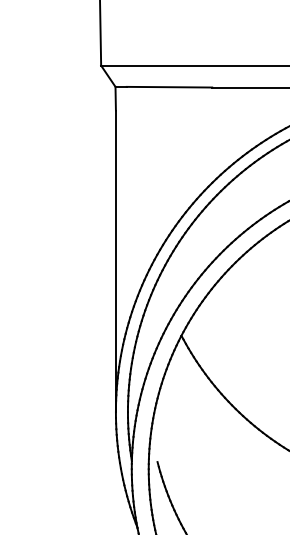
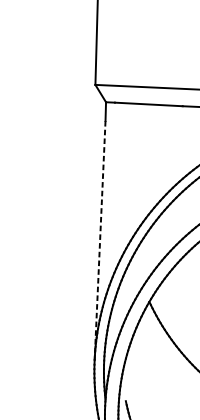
line: (115, 261) -> (99, 240), solid -> dashed

